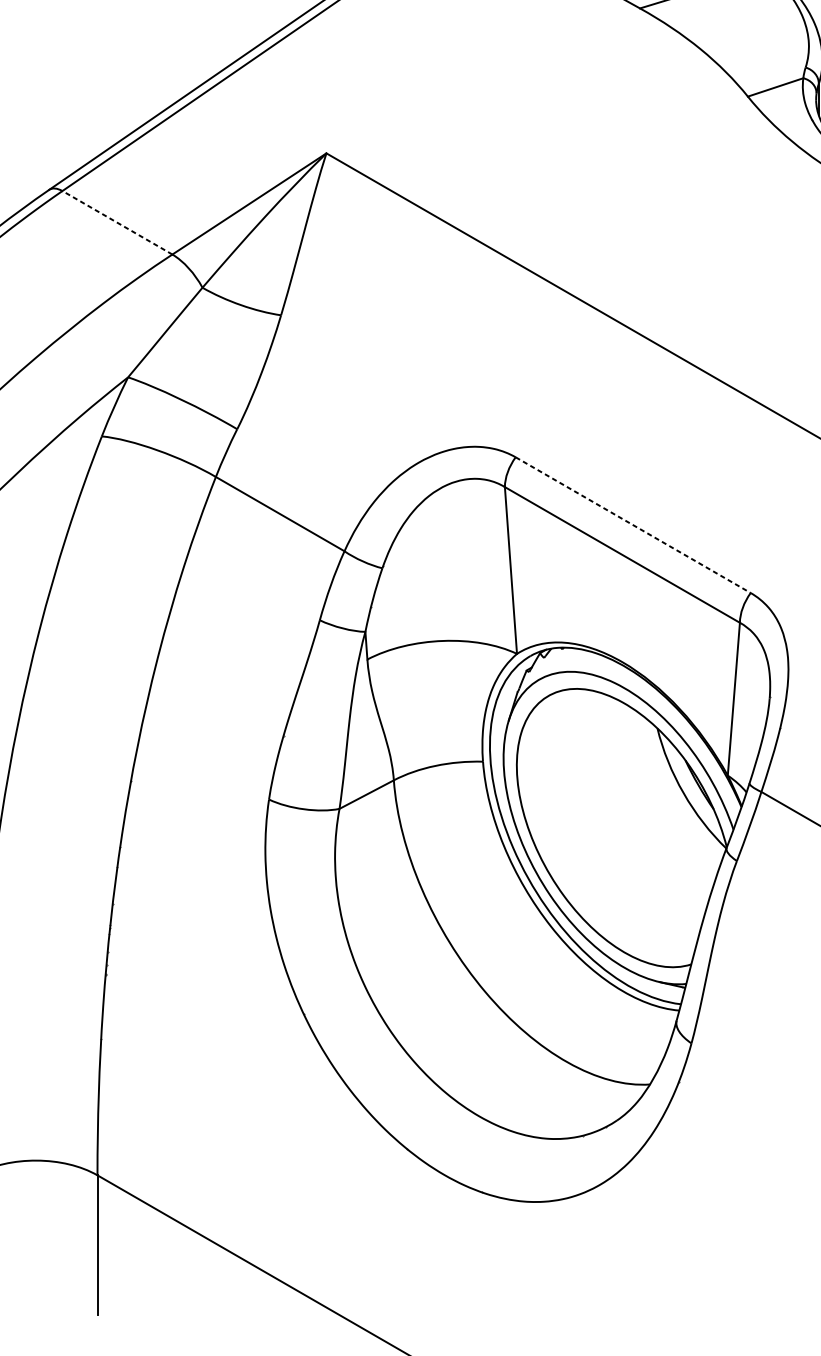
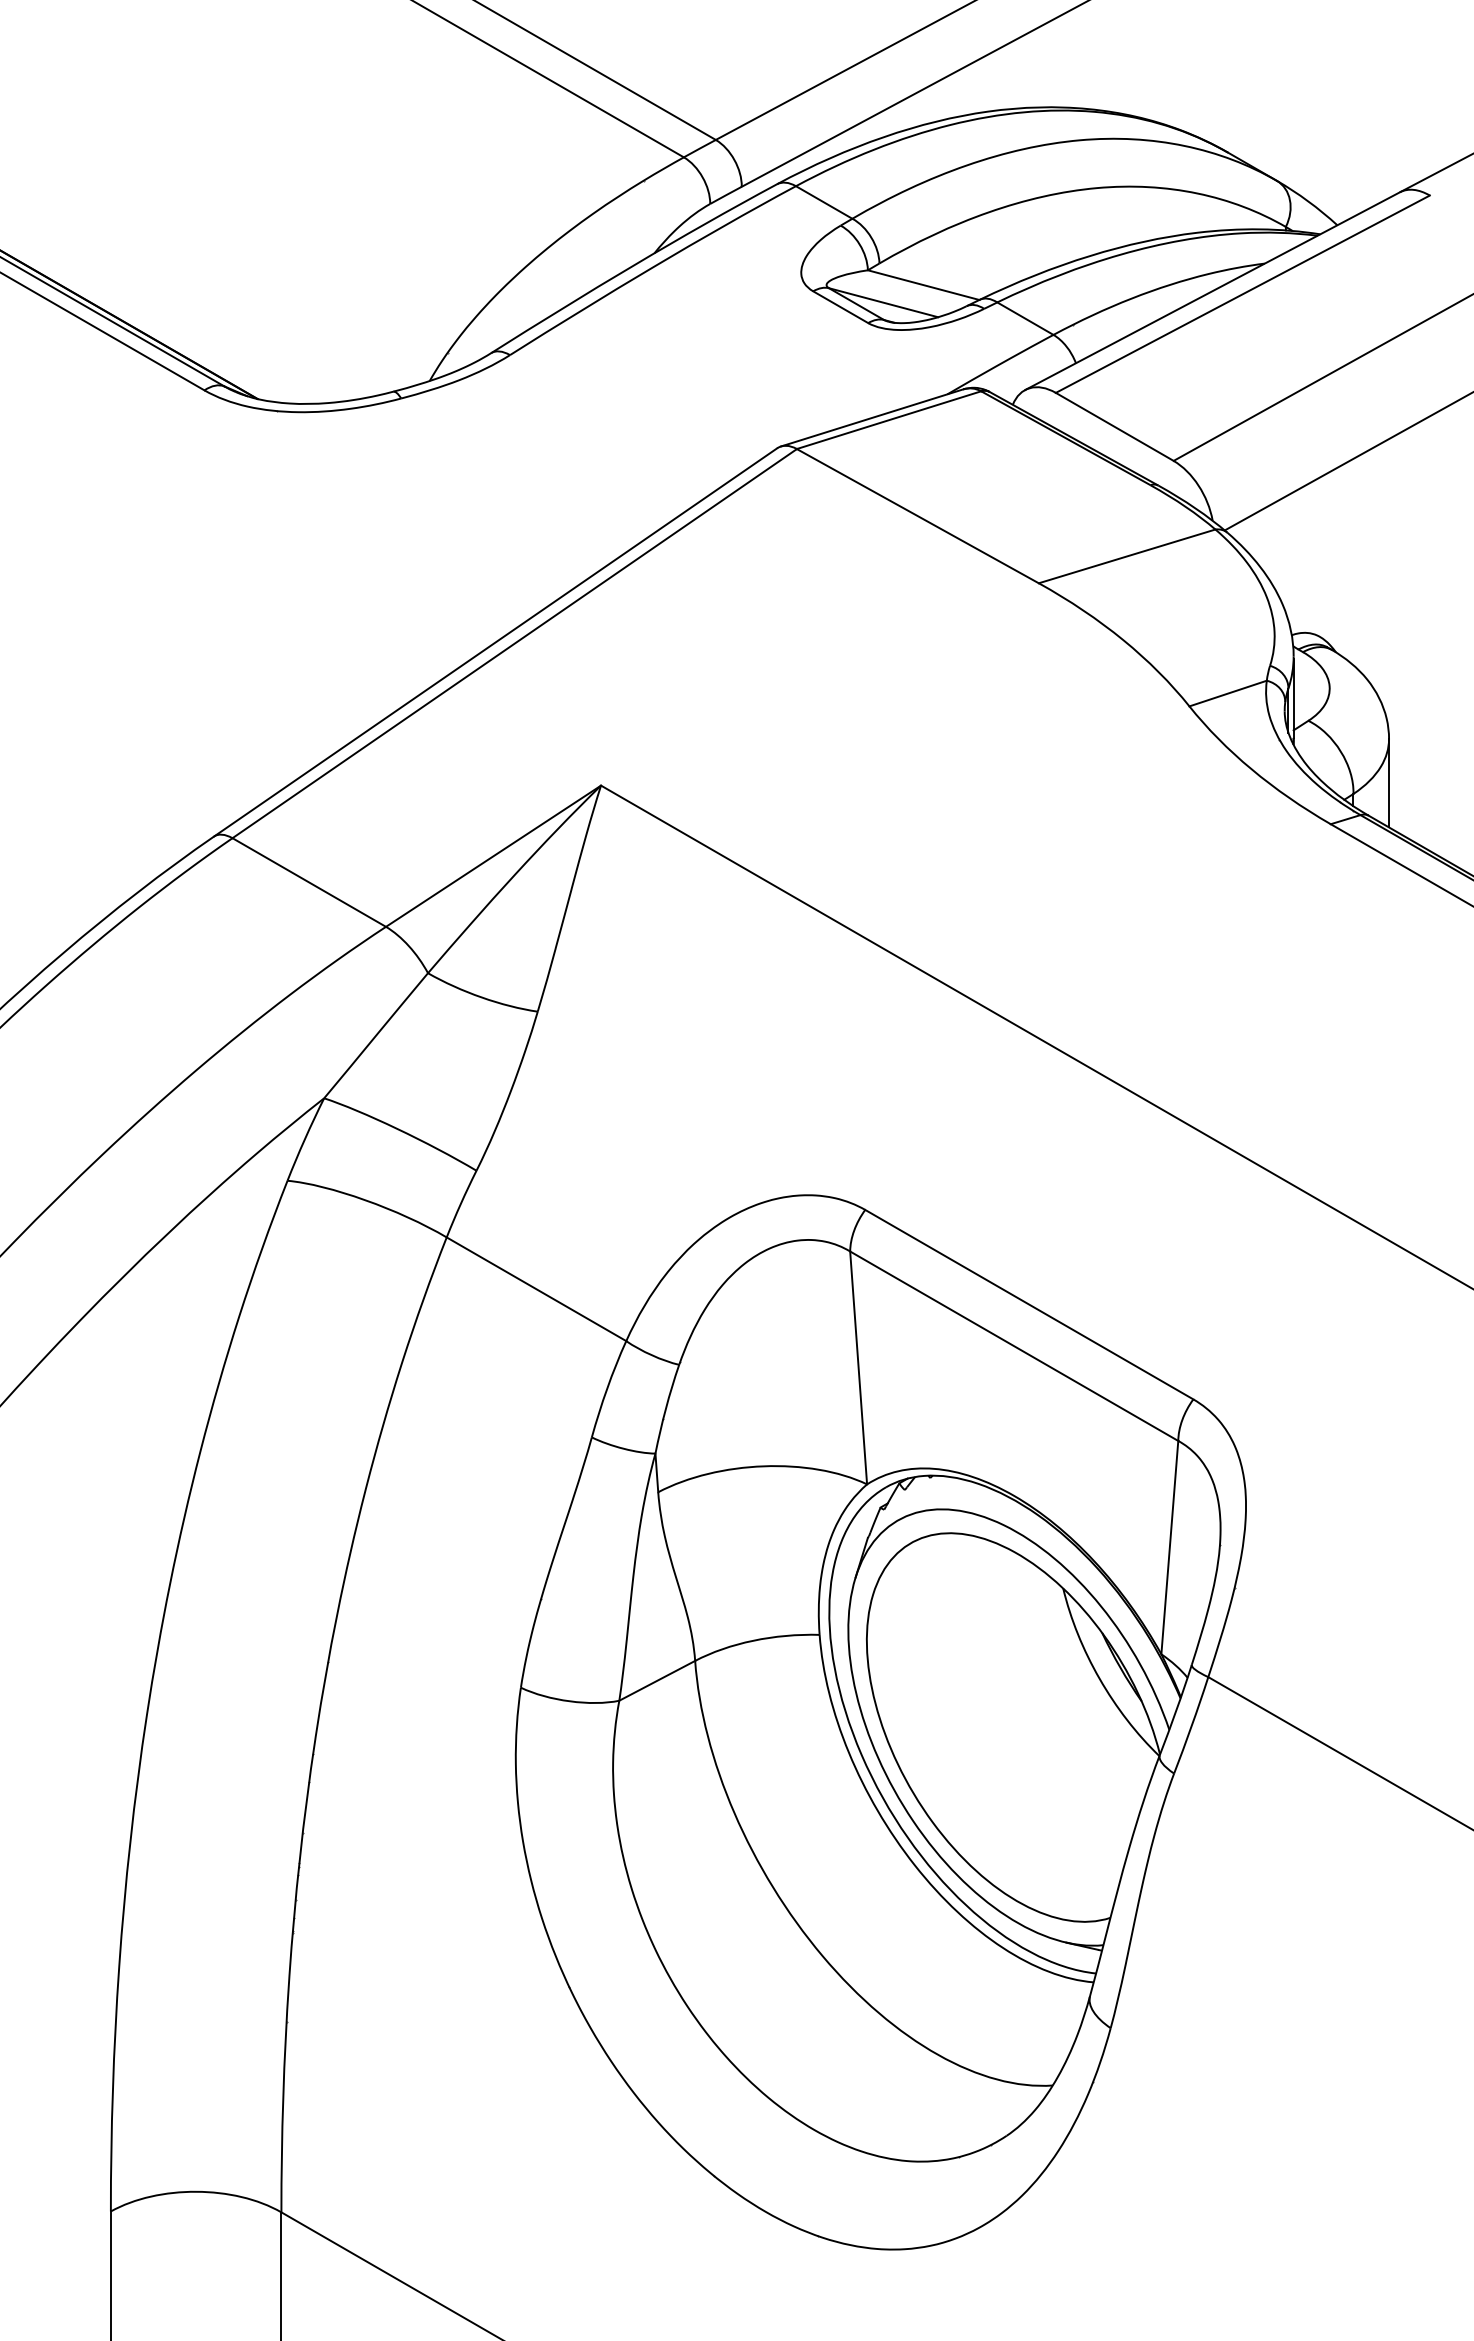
line: (117, 222) -> (309, 882), dashed -> solid
line: (633, 525) -> (1029, 1304), dashed -> solid

